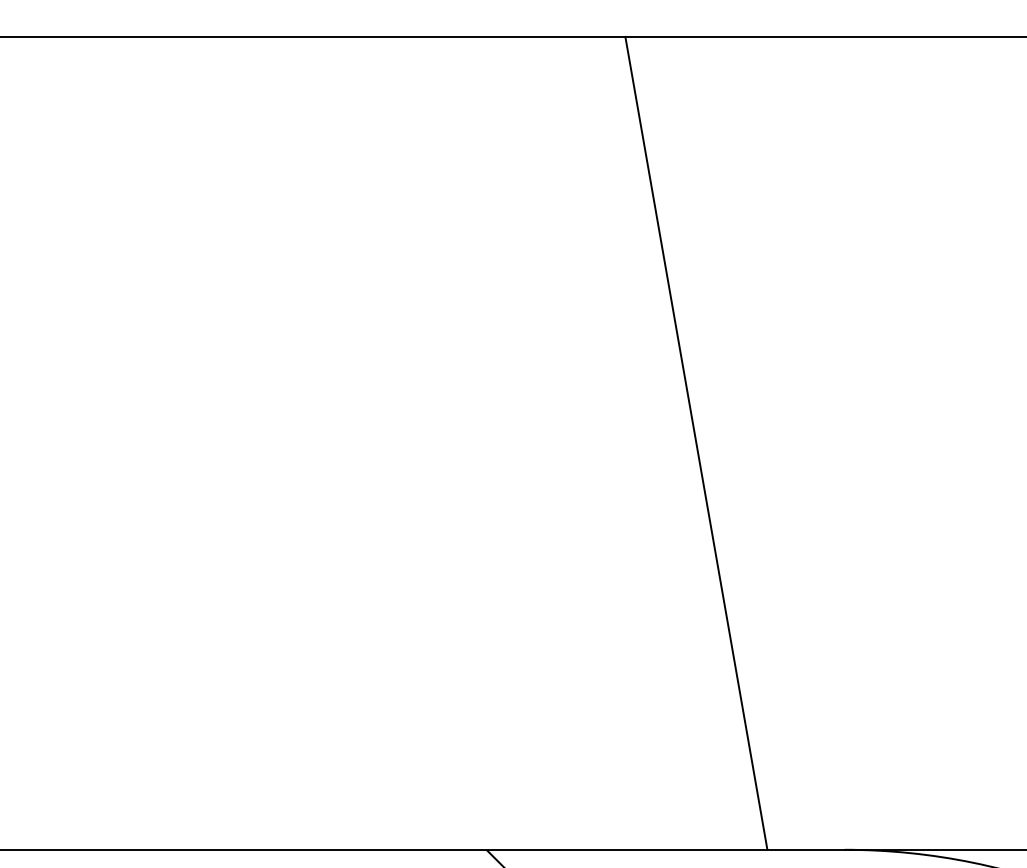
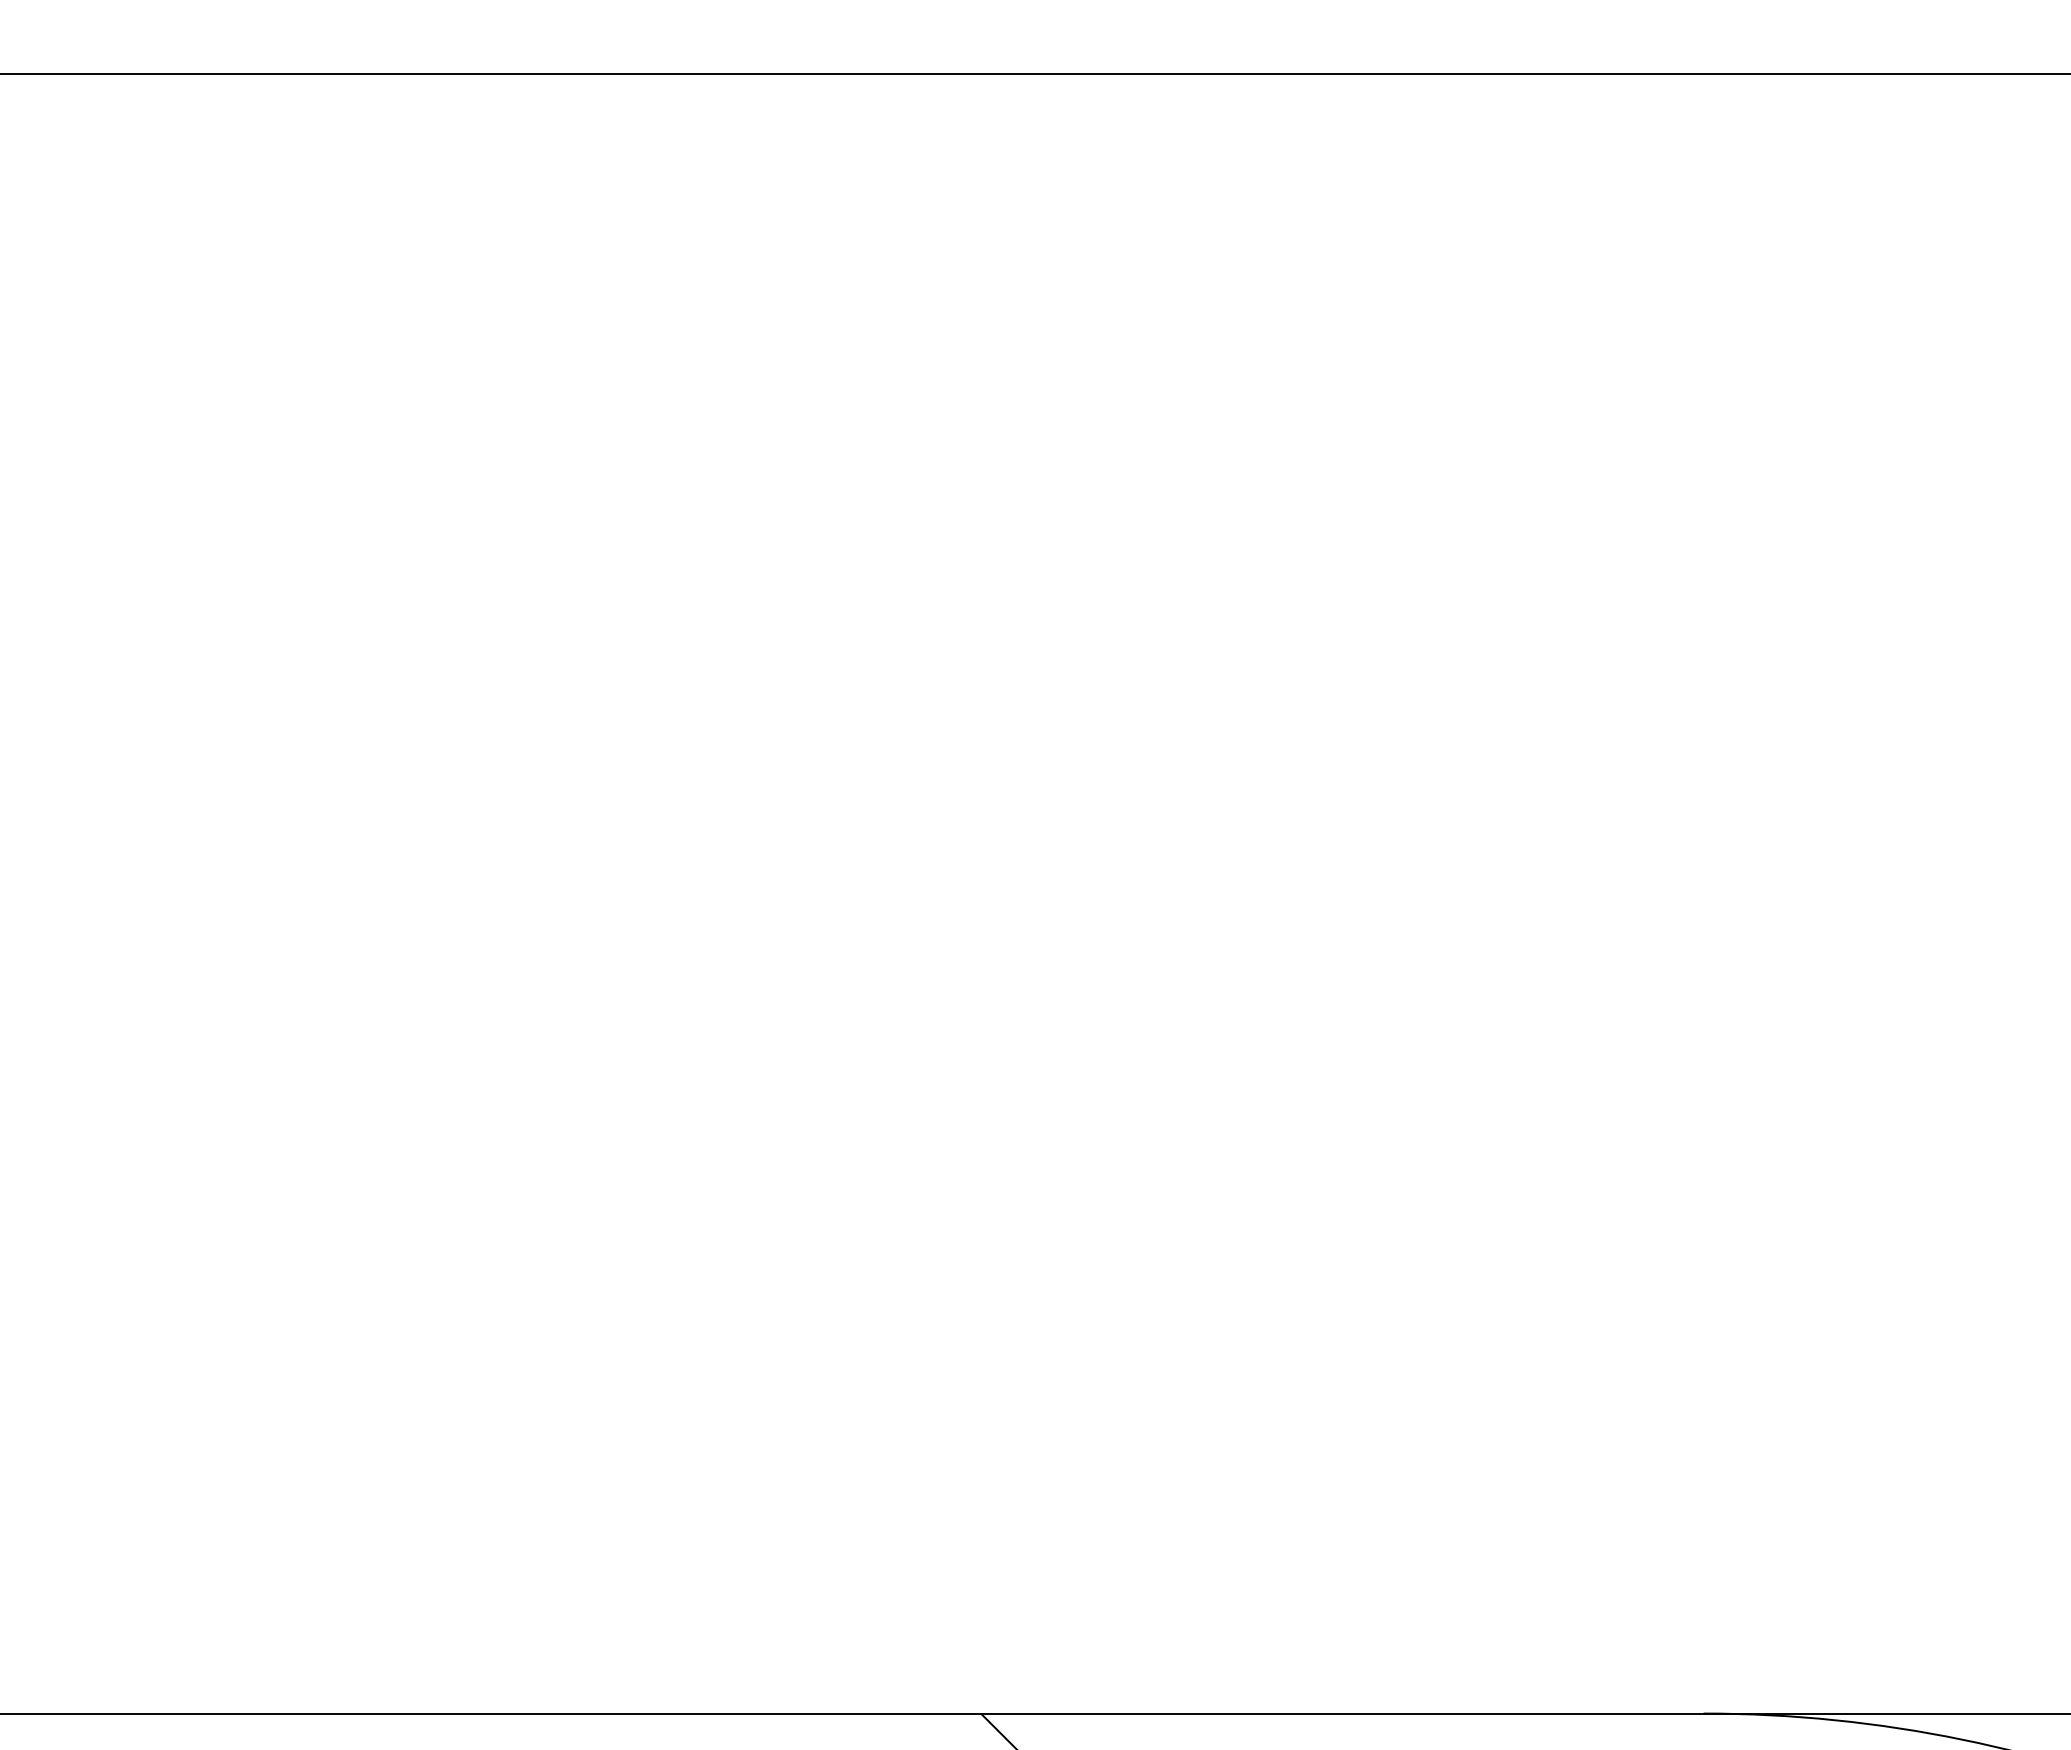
line: (696, 442) -> (1404, 892), removed

